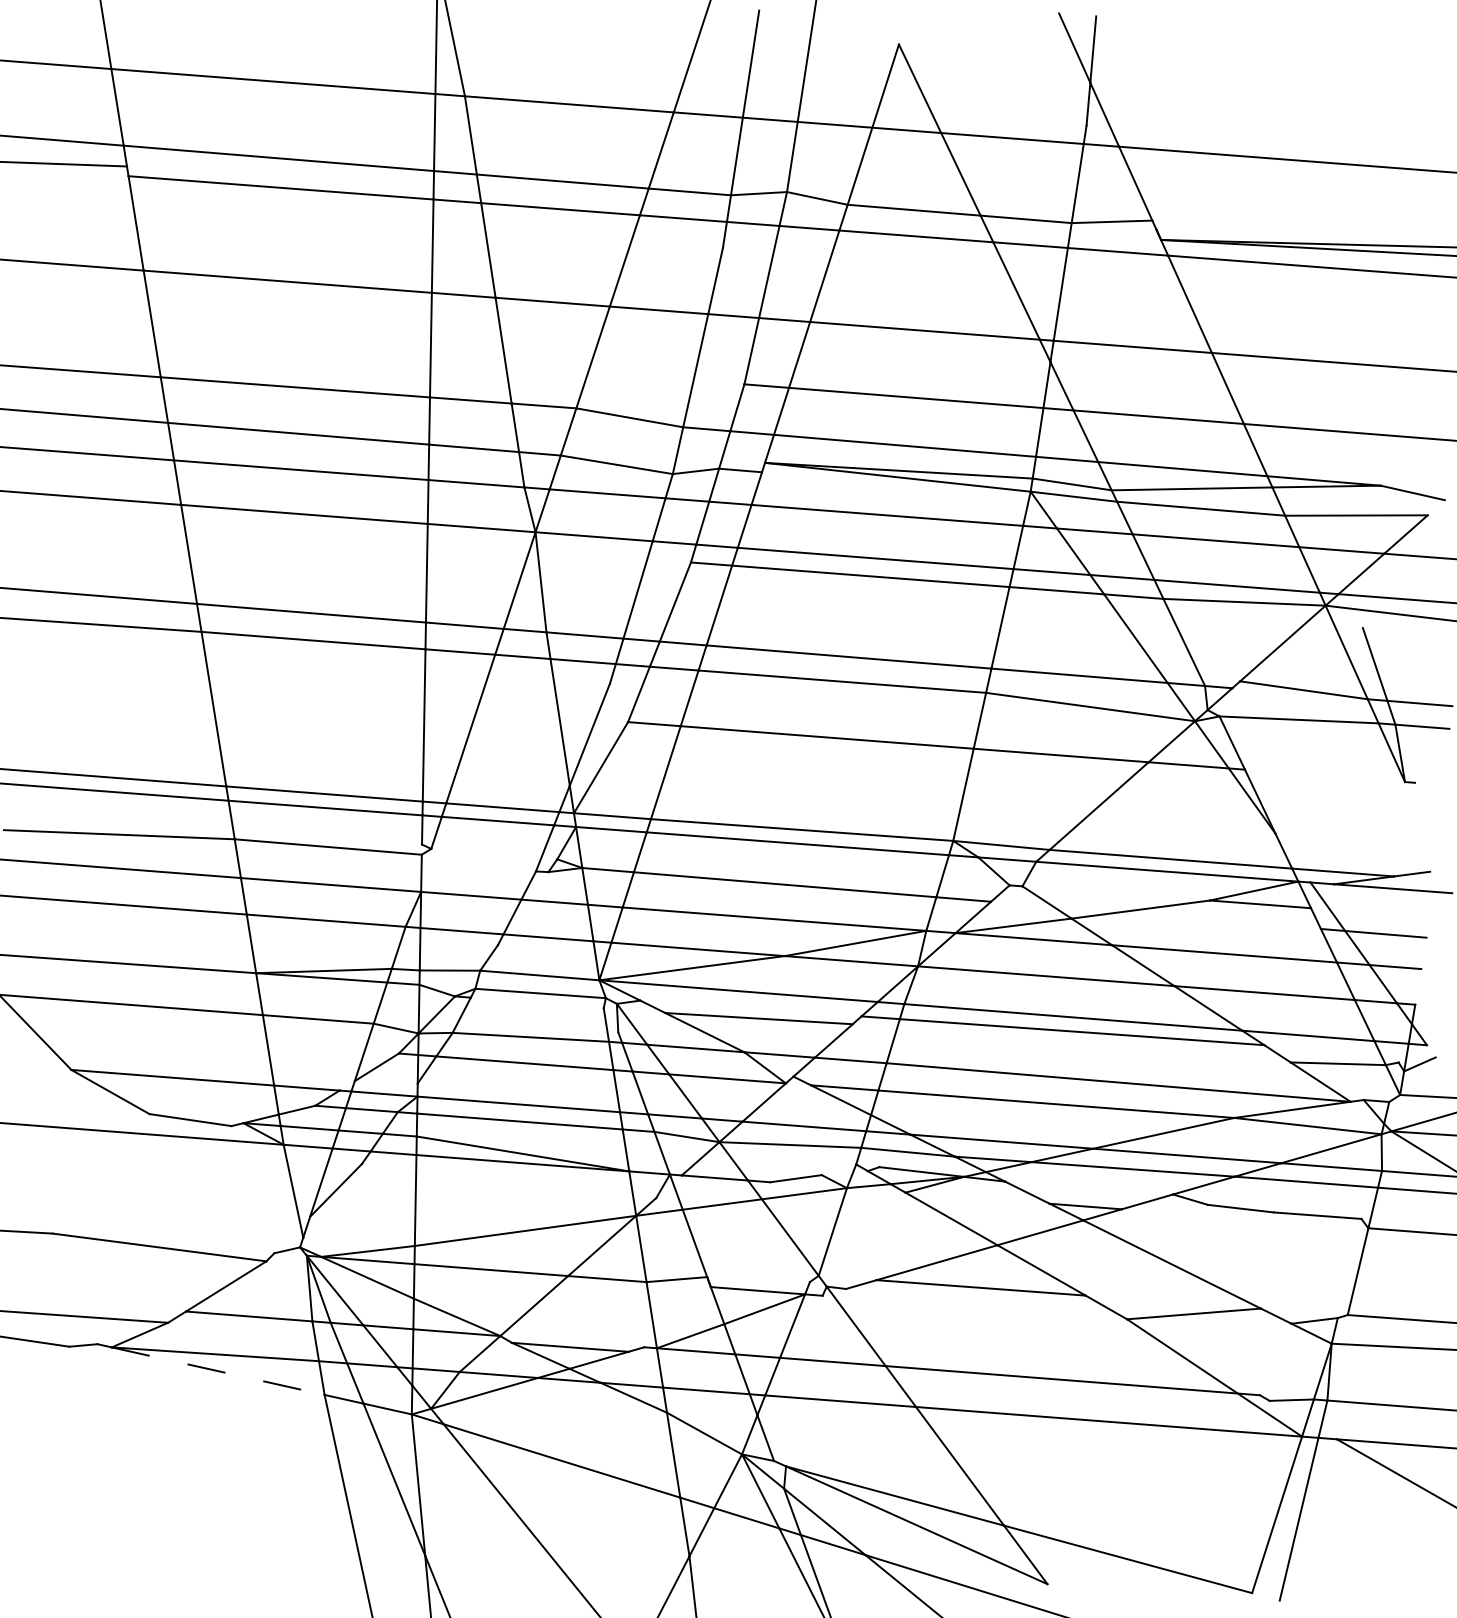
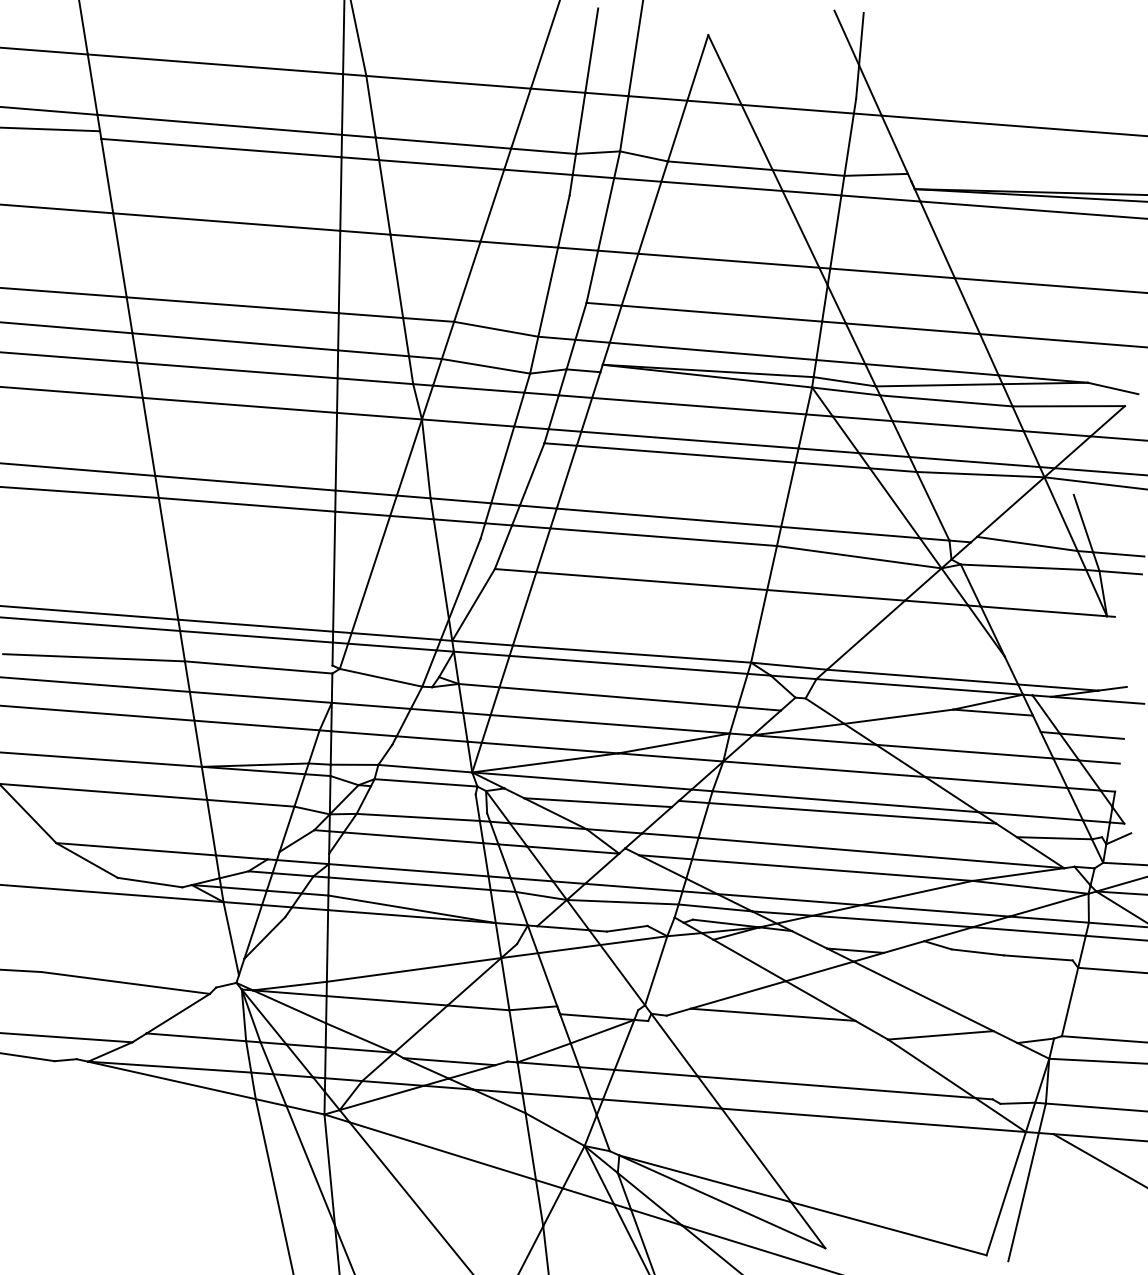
line: (1324, 775) -> (1043, 611), added
line: (483, 859) -> (380, 677), added
line: (218, 1371) -> (172, 1080), dashed -> solid

